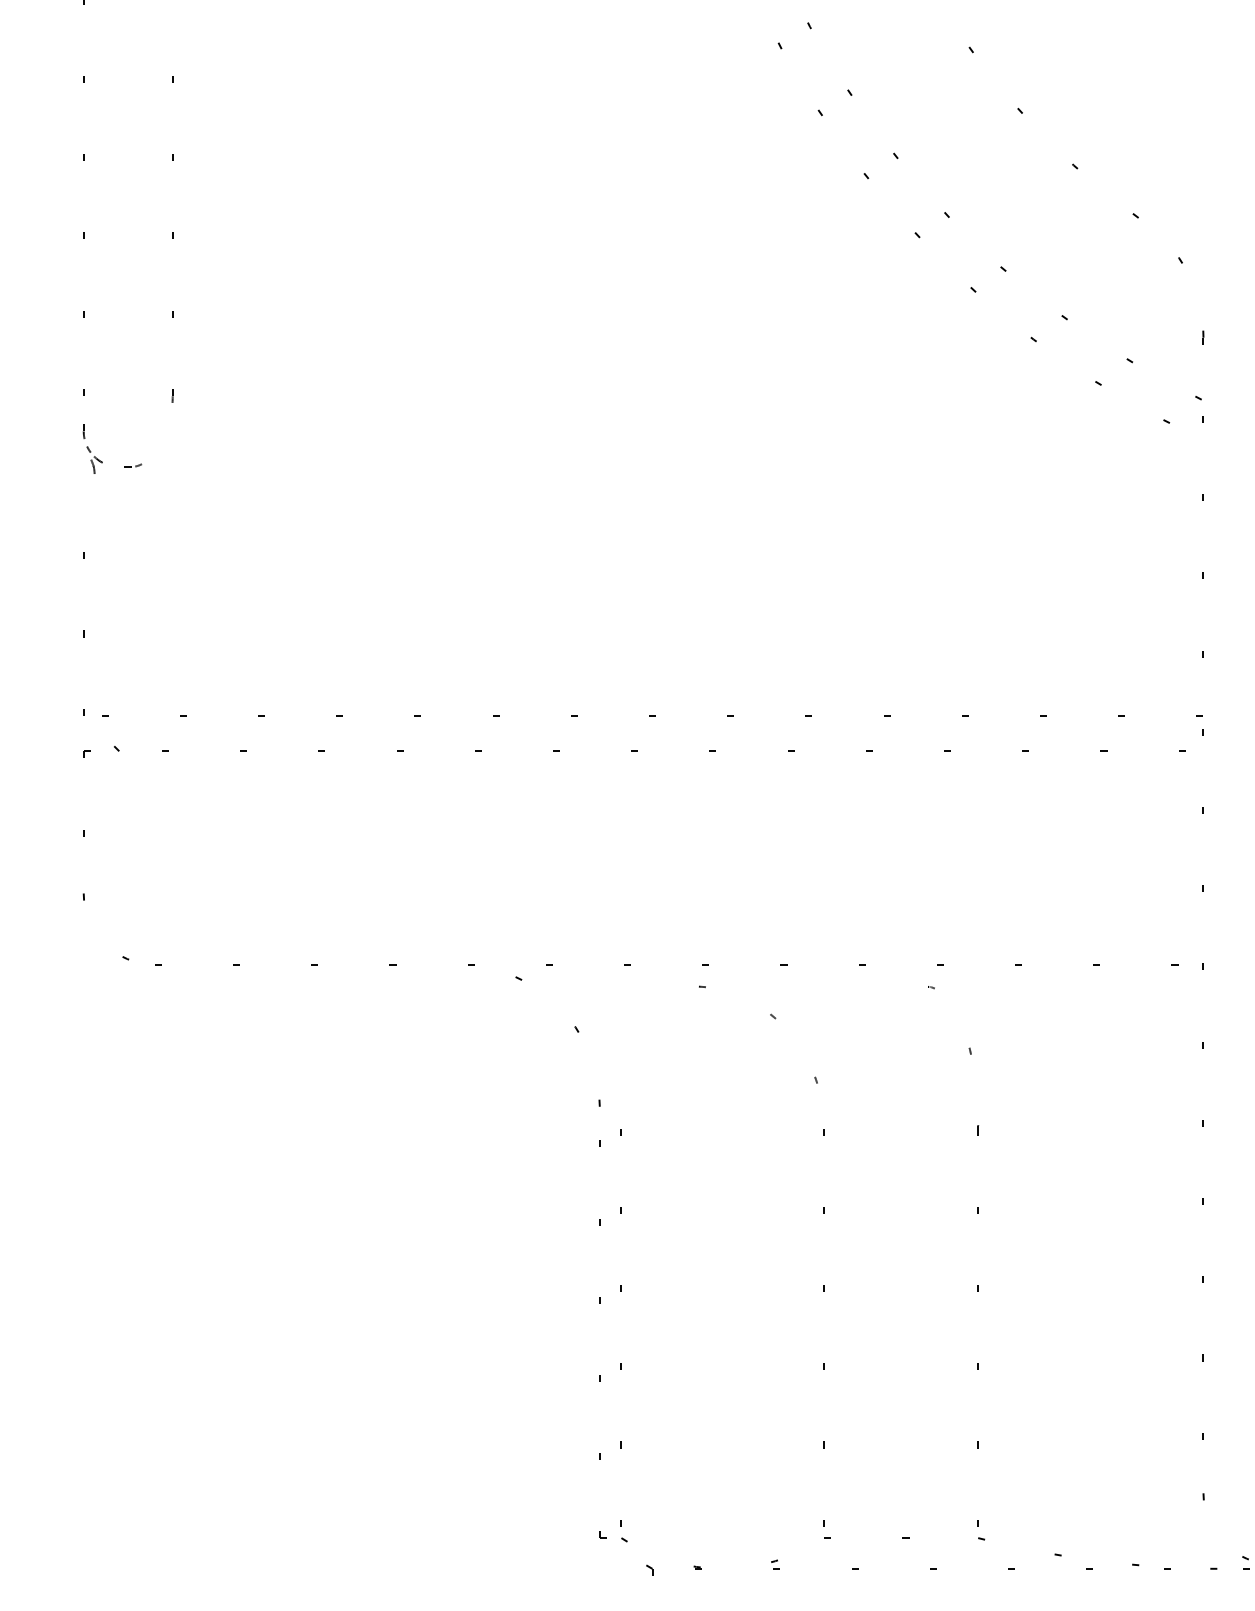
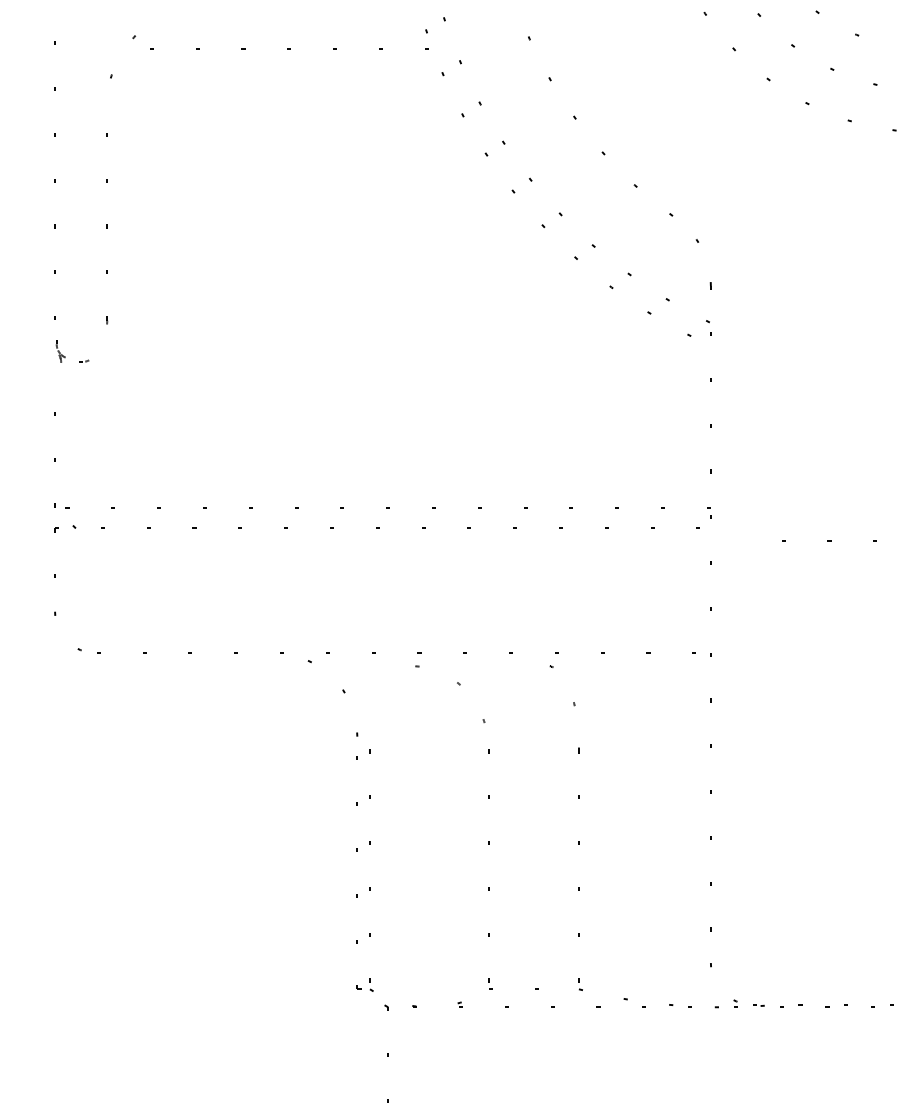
part: (92, 449) -> (60, 351), size x0.7

